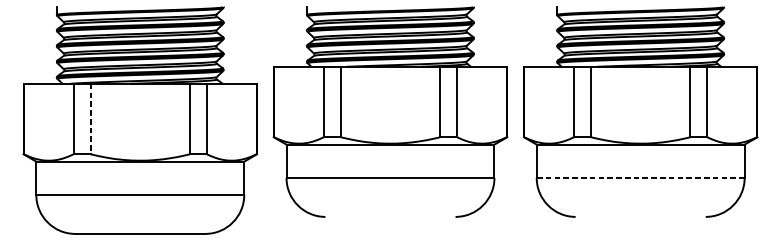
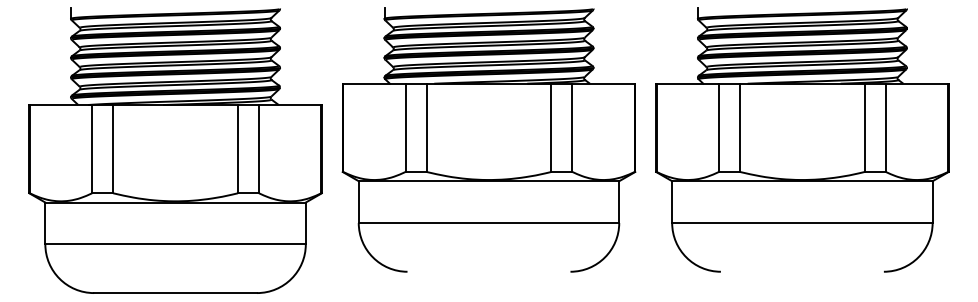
line: (90, 119) -> (113, 149), dashed -> solid
line: (639, 178) -> (801, 223), dashed -> solid

